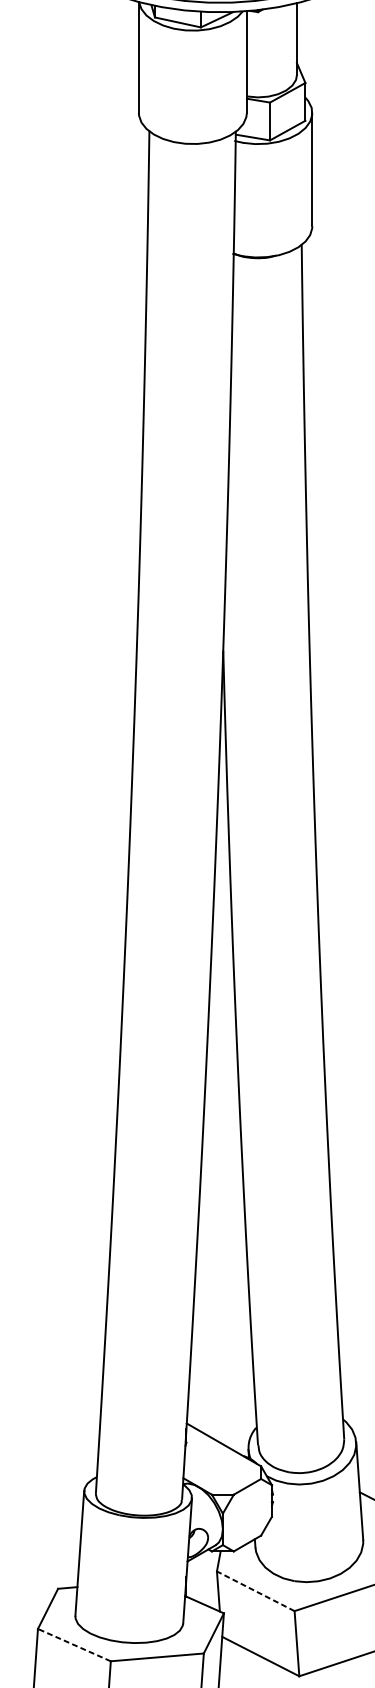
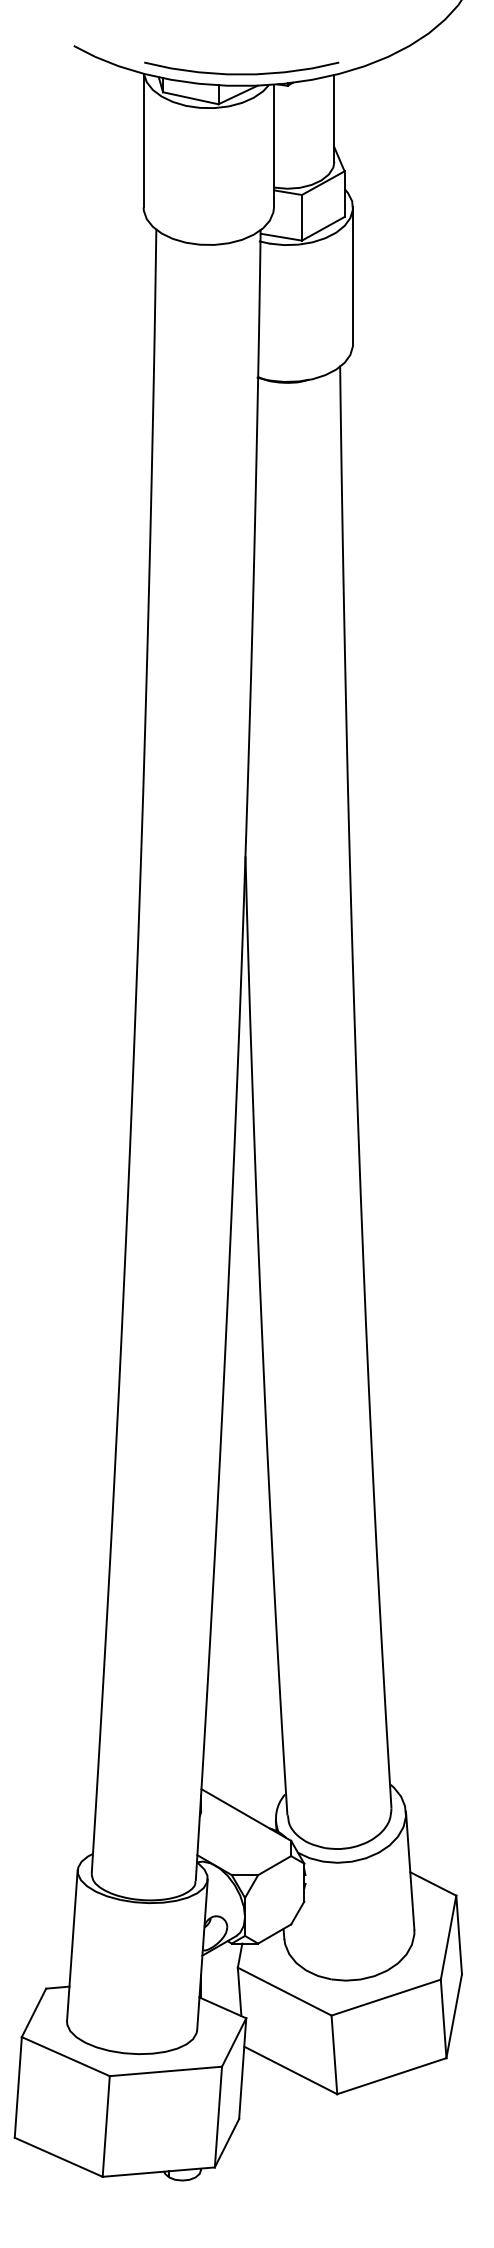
line: (255, 1591) -> (284, 1991), dashed -> solid
line: (74, 1645) -> (65, 2056), dashed -> solid

